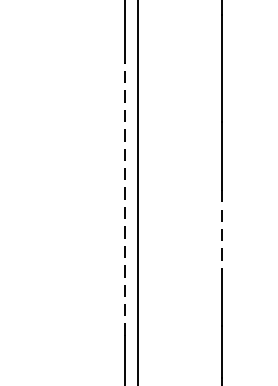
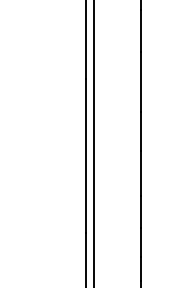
line: (125, 198) -> (86, 155), dashed -> solid
line: (222, 229) -> (141, 173), dashed -> solid

